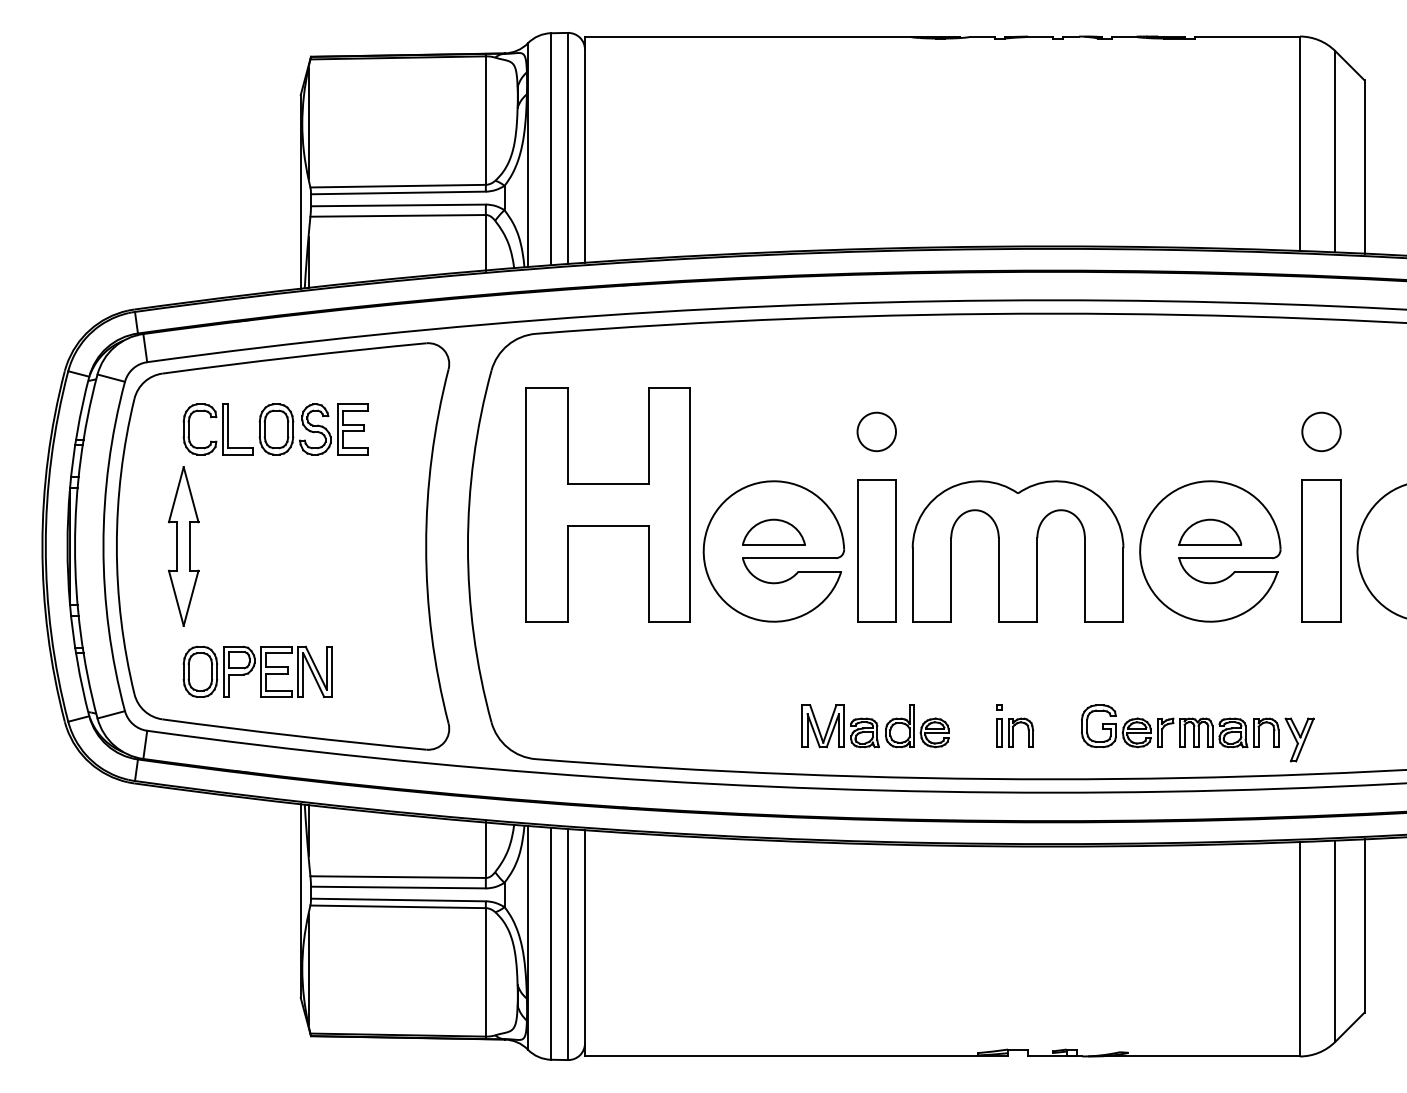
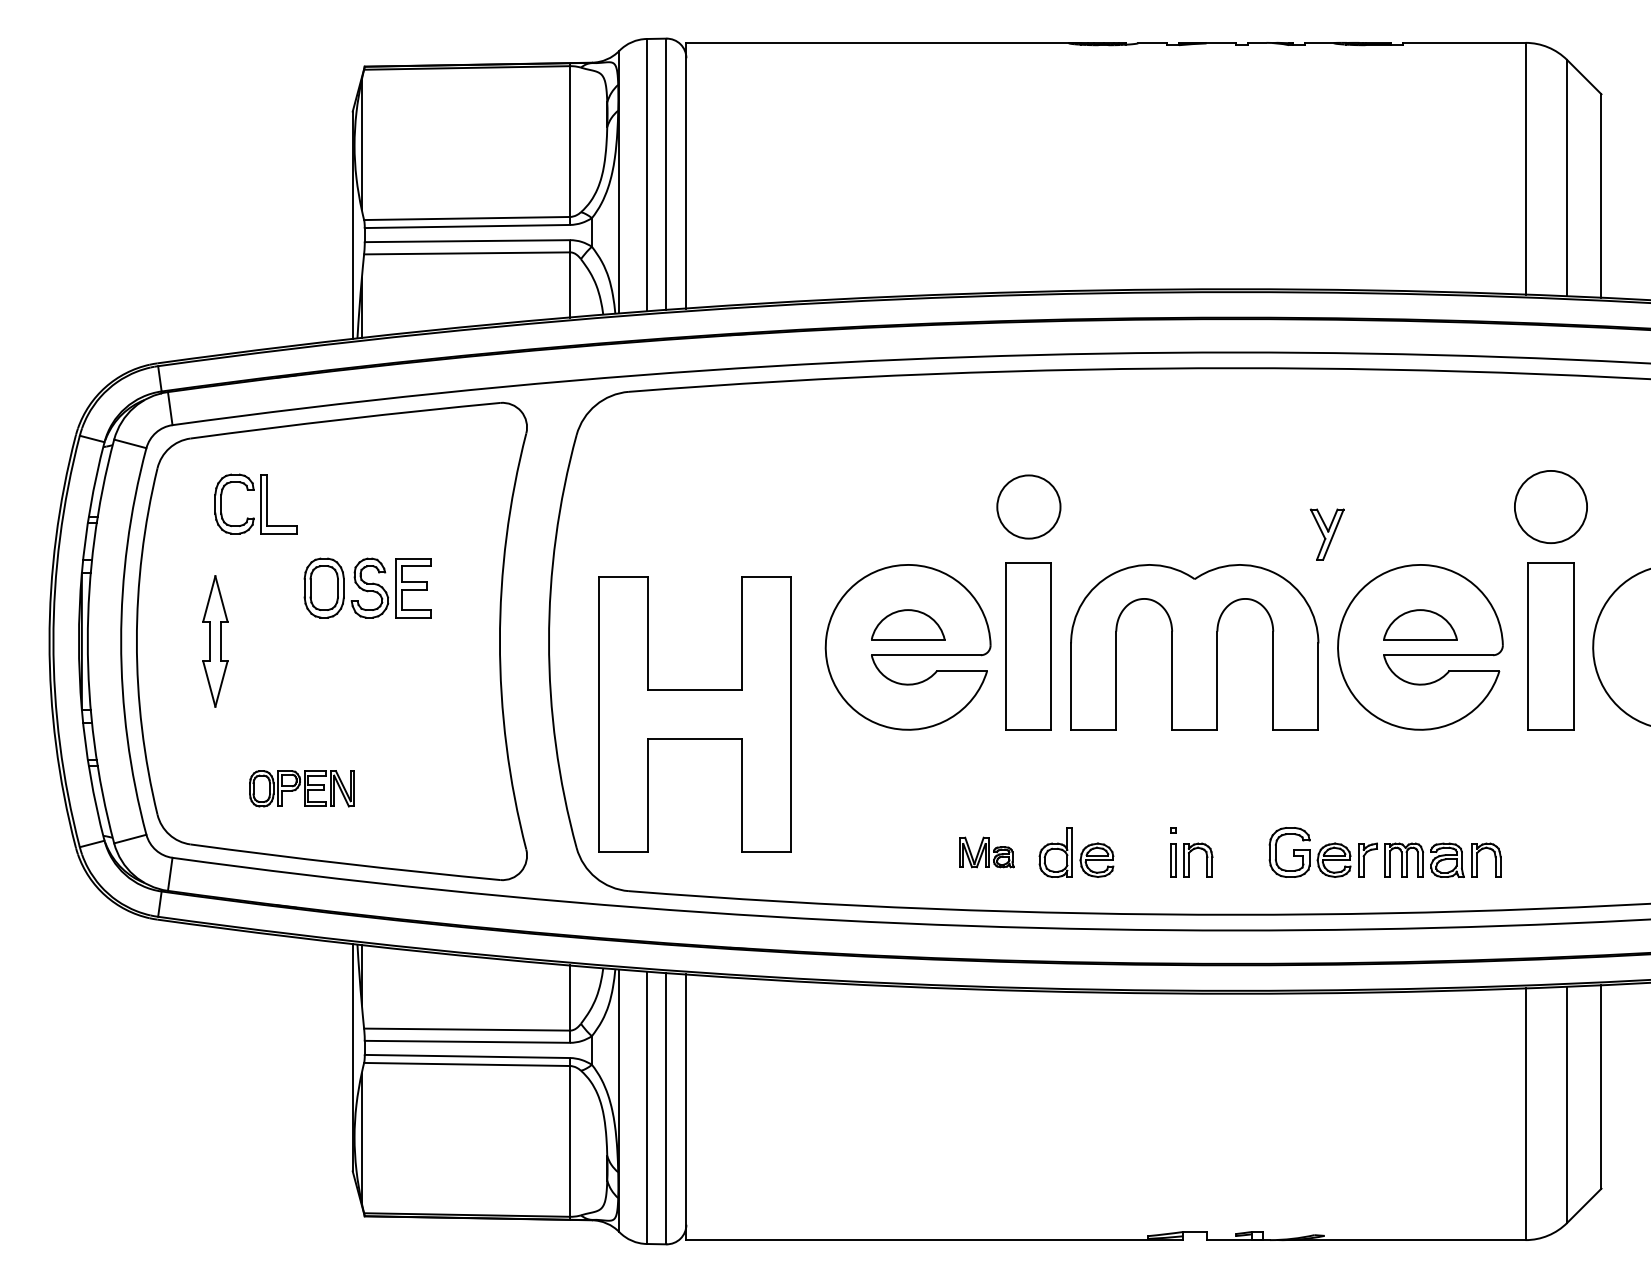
part: (313, 428) -> (367, 587), moved
circle: (876, 431) -> (1028, 506), size x1.4
circle: (1321, 431) -> (1550, 506), size x1.6
part: (608, 504) -> (694, 714), moved
part: (183, 546) -> (215, 641), size x0.7
part: (257, 671) -> (301, 788), size x0.6
part: (840, 726) -> (986, 852), size x0.6
part: (1298, 739) -> (1326, 534), moved

